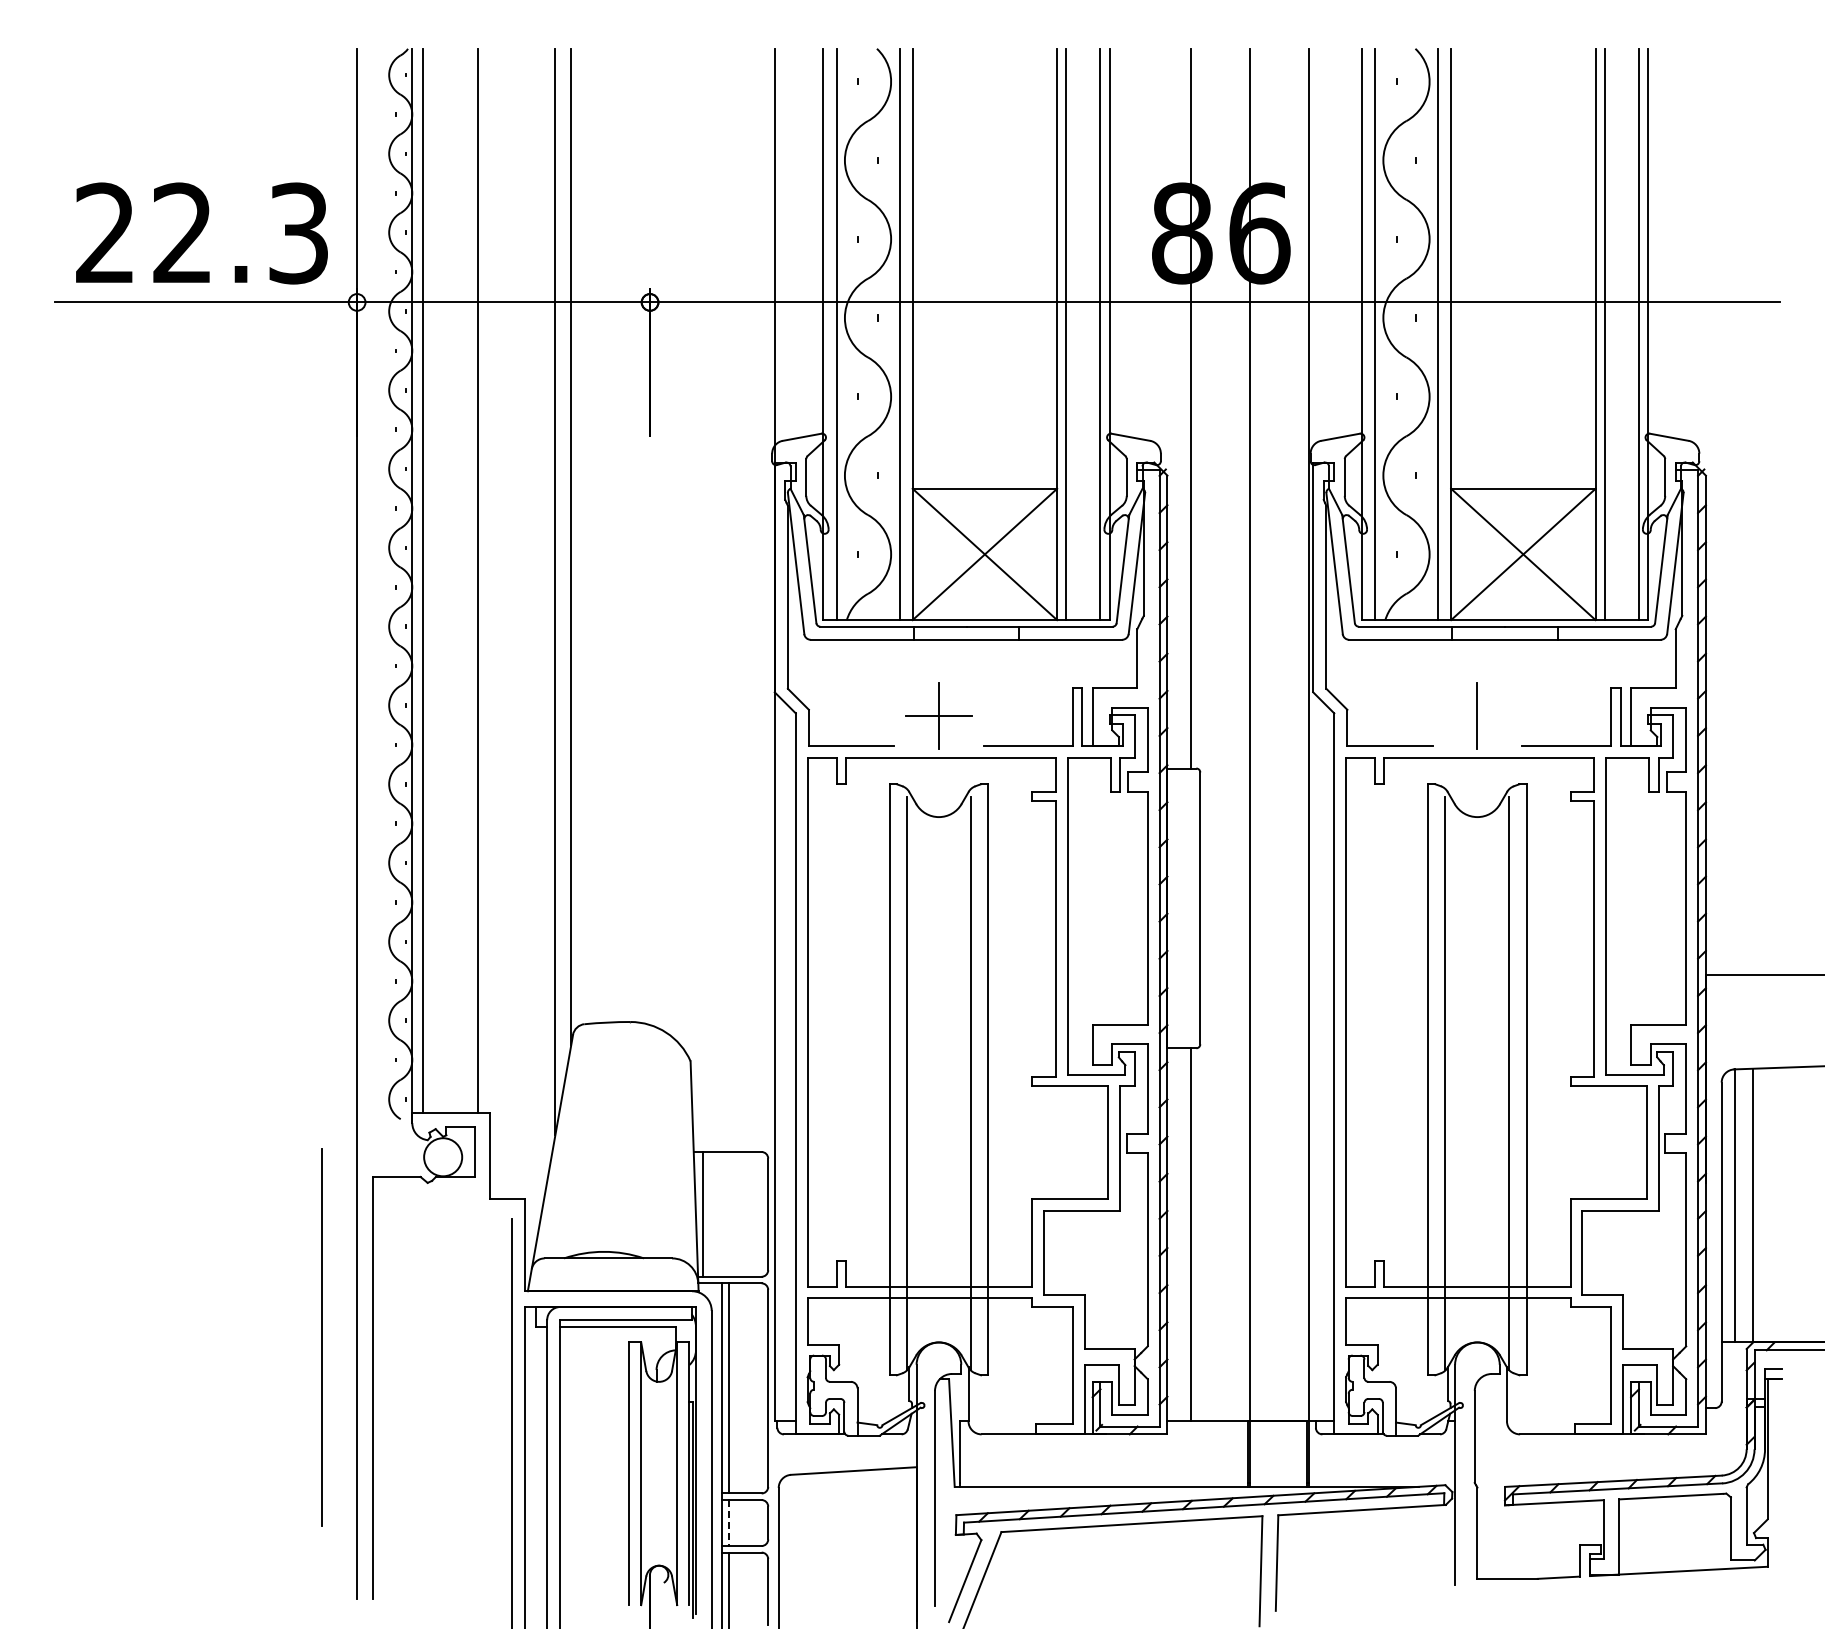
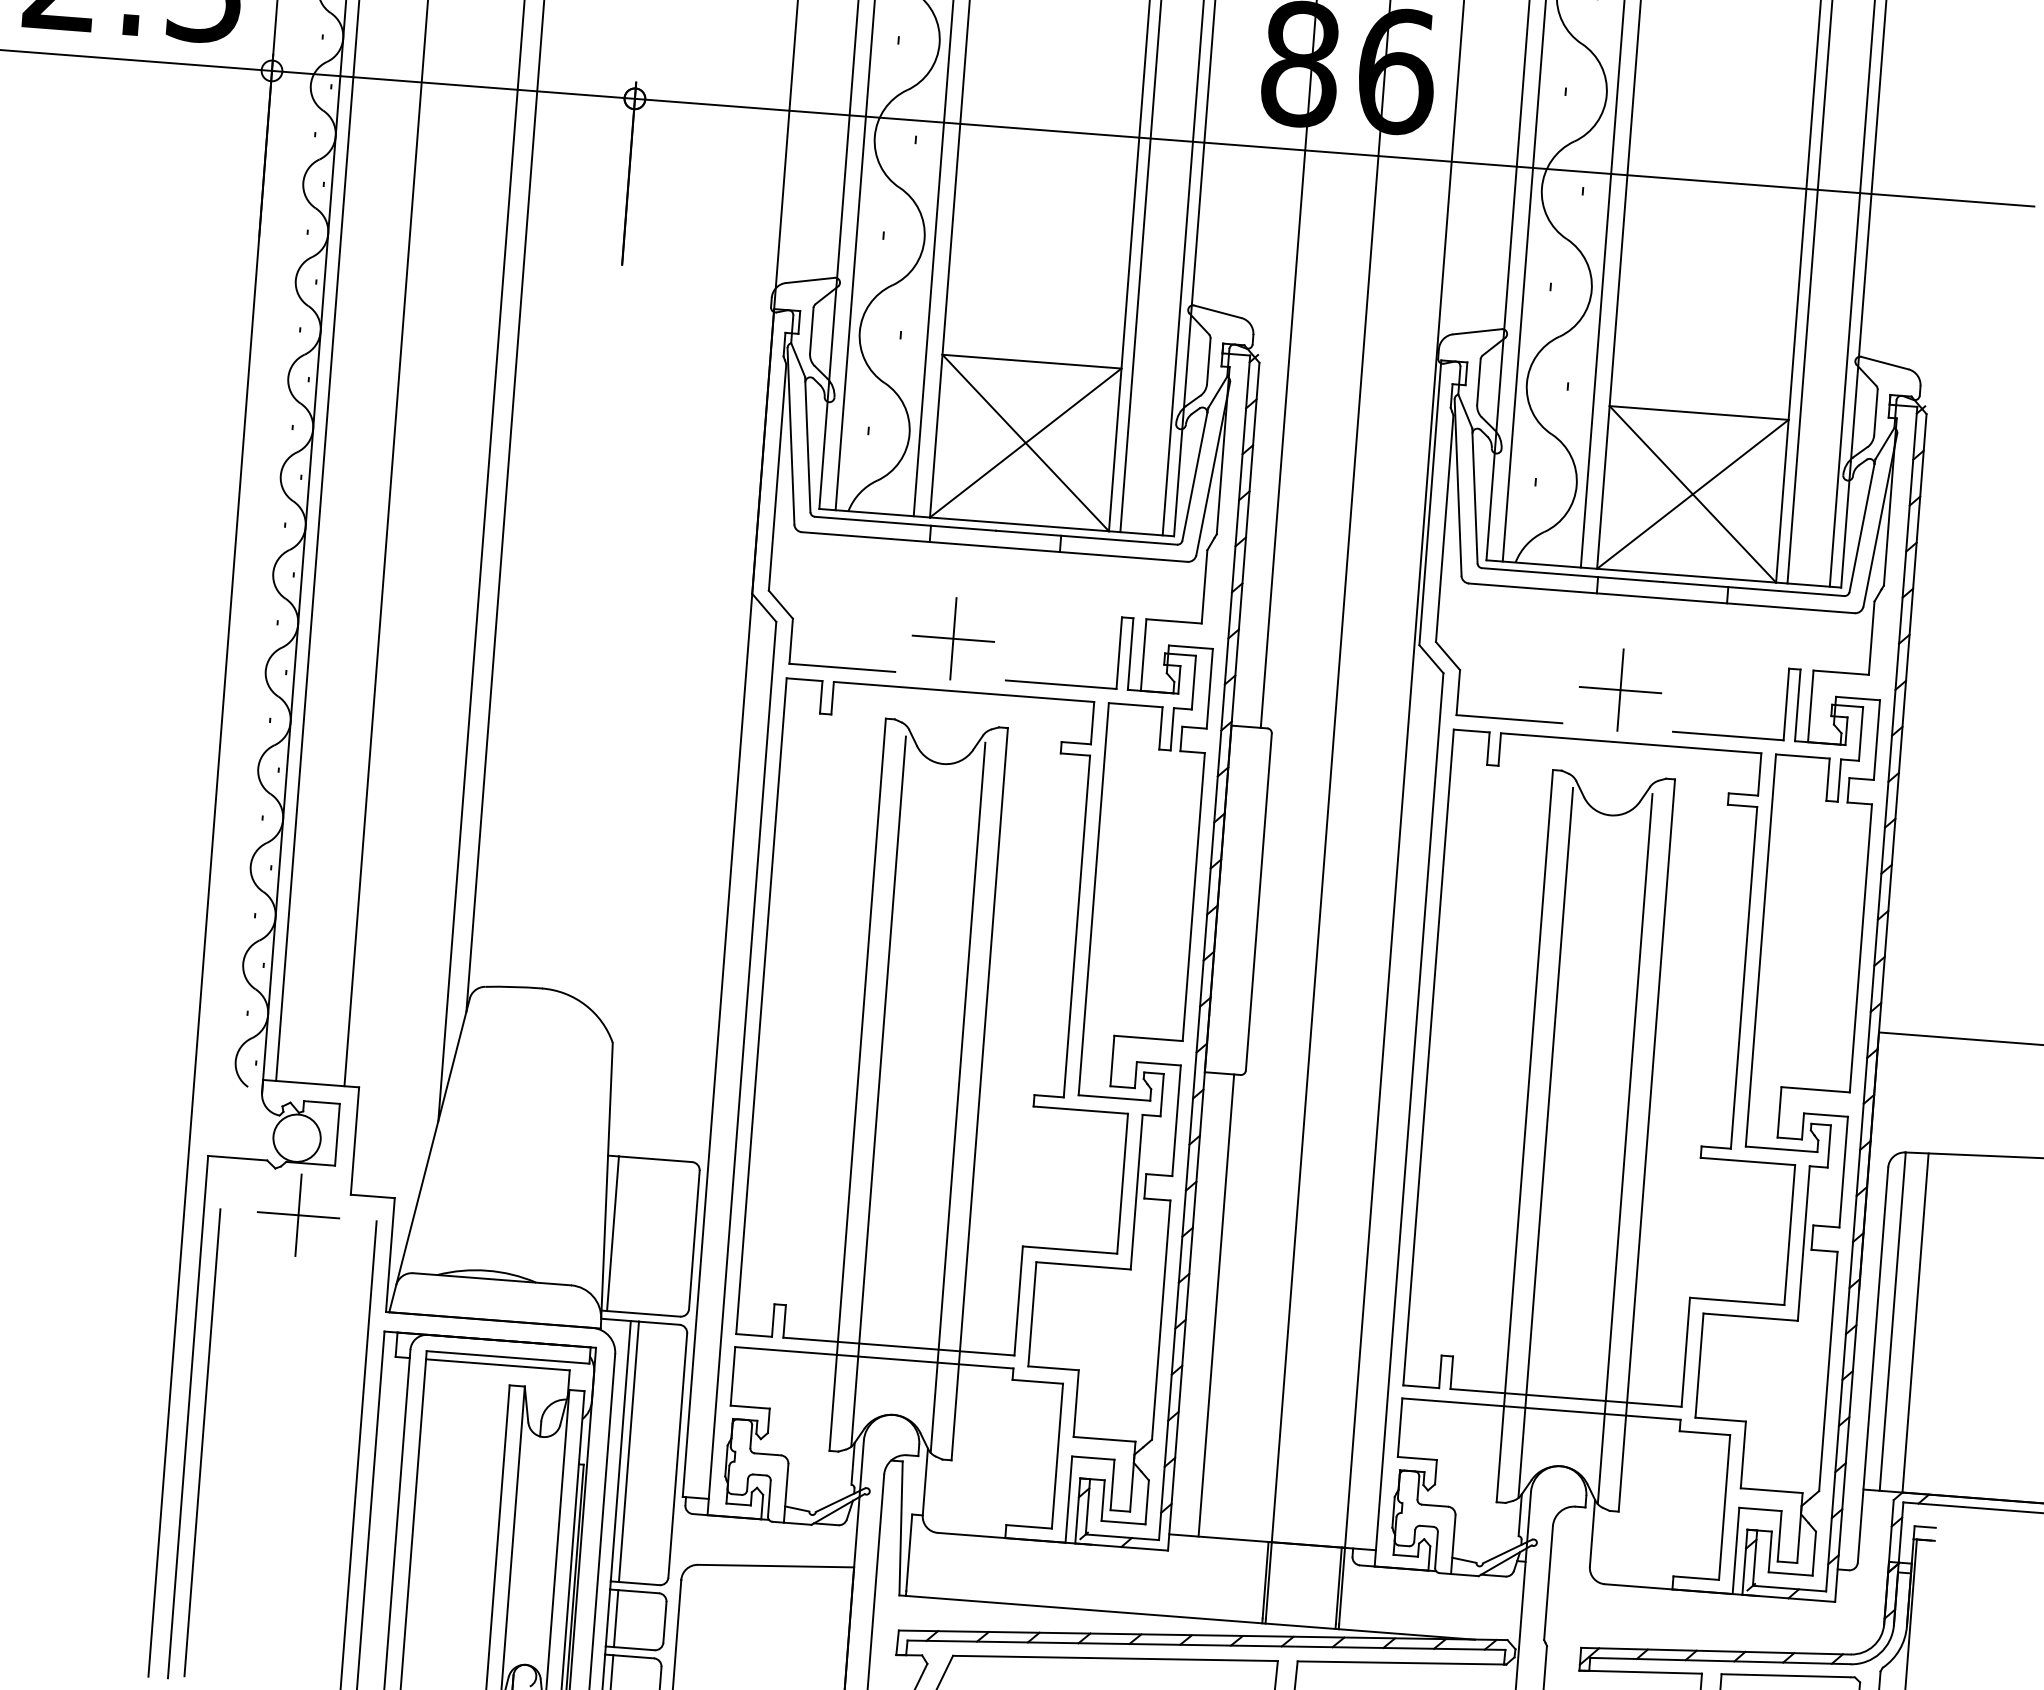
line: (1477, 715) -> (1620, 689), added
part: (448, 1218) -> (297, 1214), added
line: (321, 1337) -> (201, 1442), moved
line: (728, 1523) -> (615, 1619), dashed -> solid

